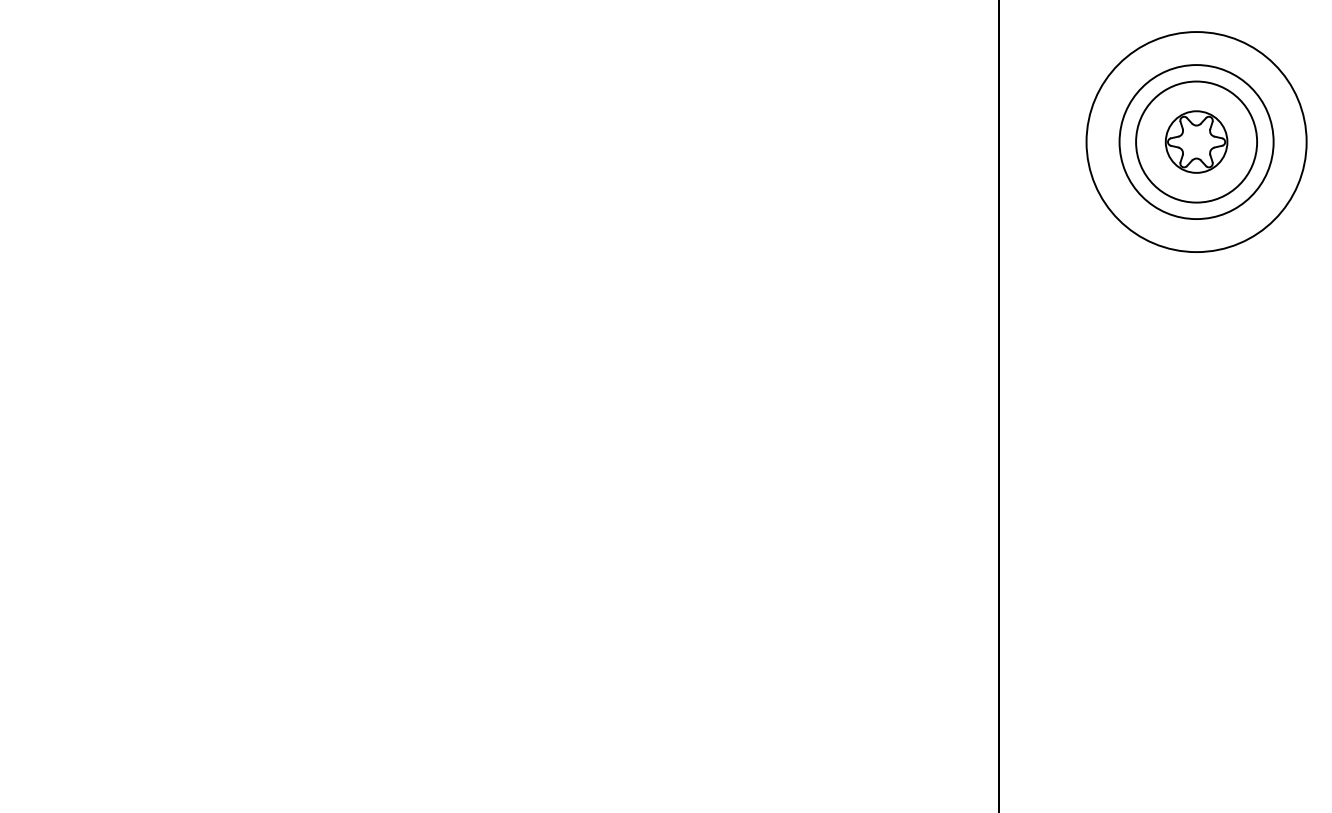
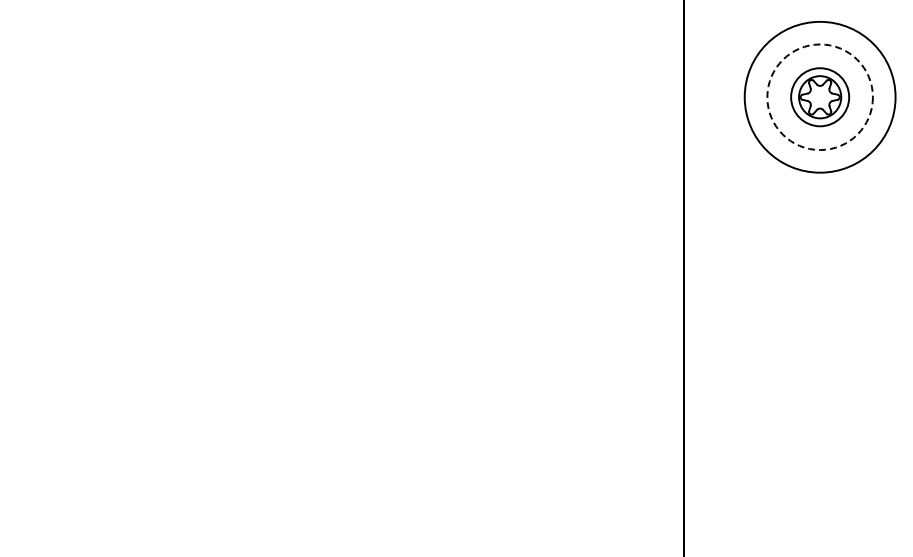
circle: (1195, 140) -> (819, 96), size x0.7
circle: (1195, 142) -> (819, 97), solid -> dashed

